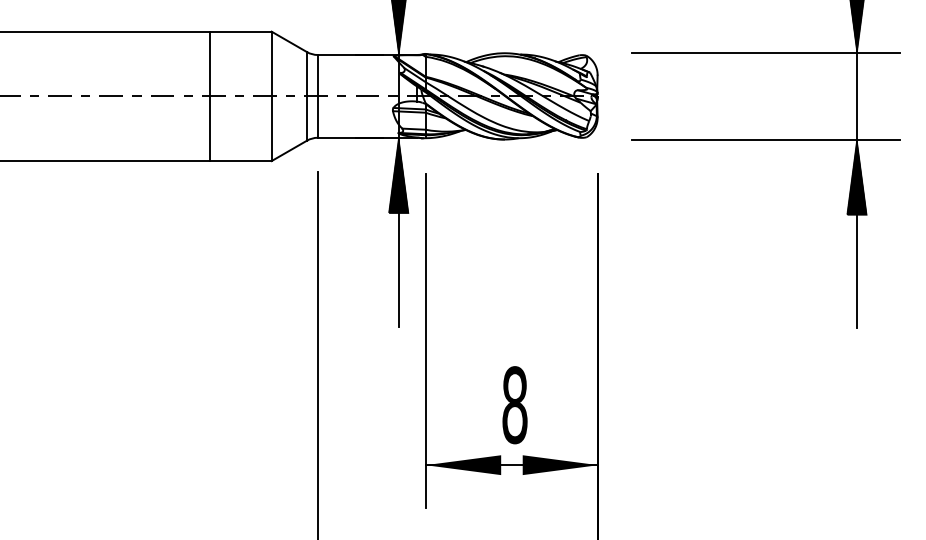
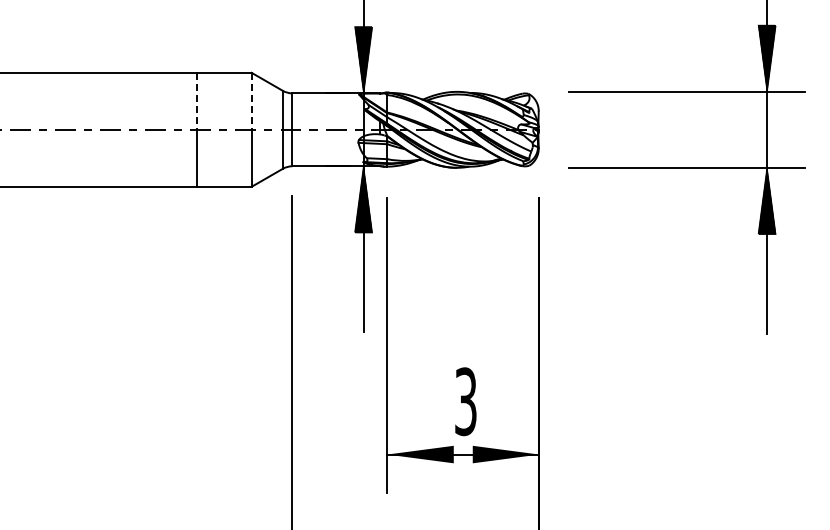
line: (210, 64) -> (197, 101), solid -> dashed
line: (271, 64) -> (251, 101), solid -> dashed
text: (515, 404) -> (466, 401), 8 -> 3

